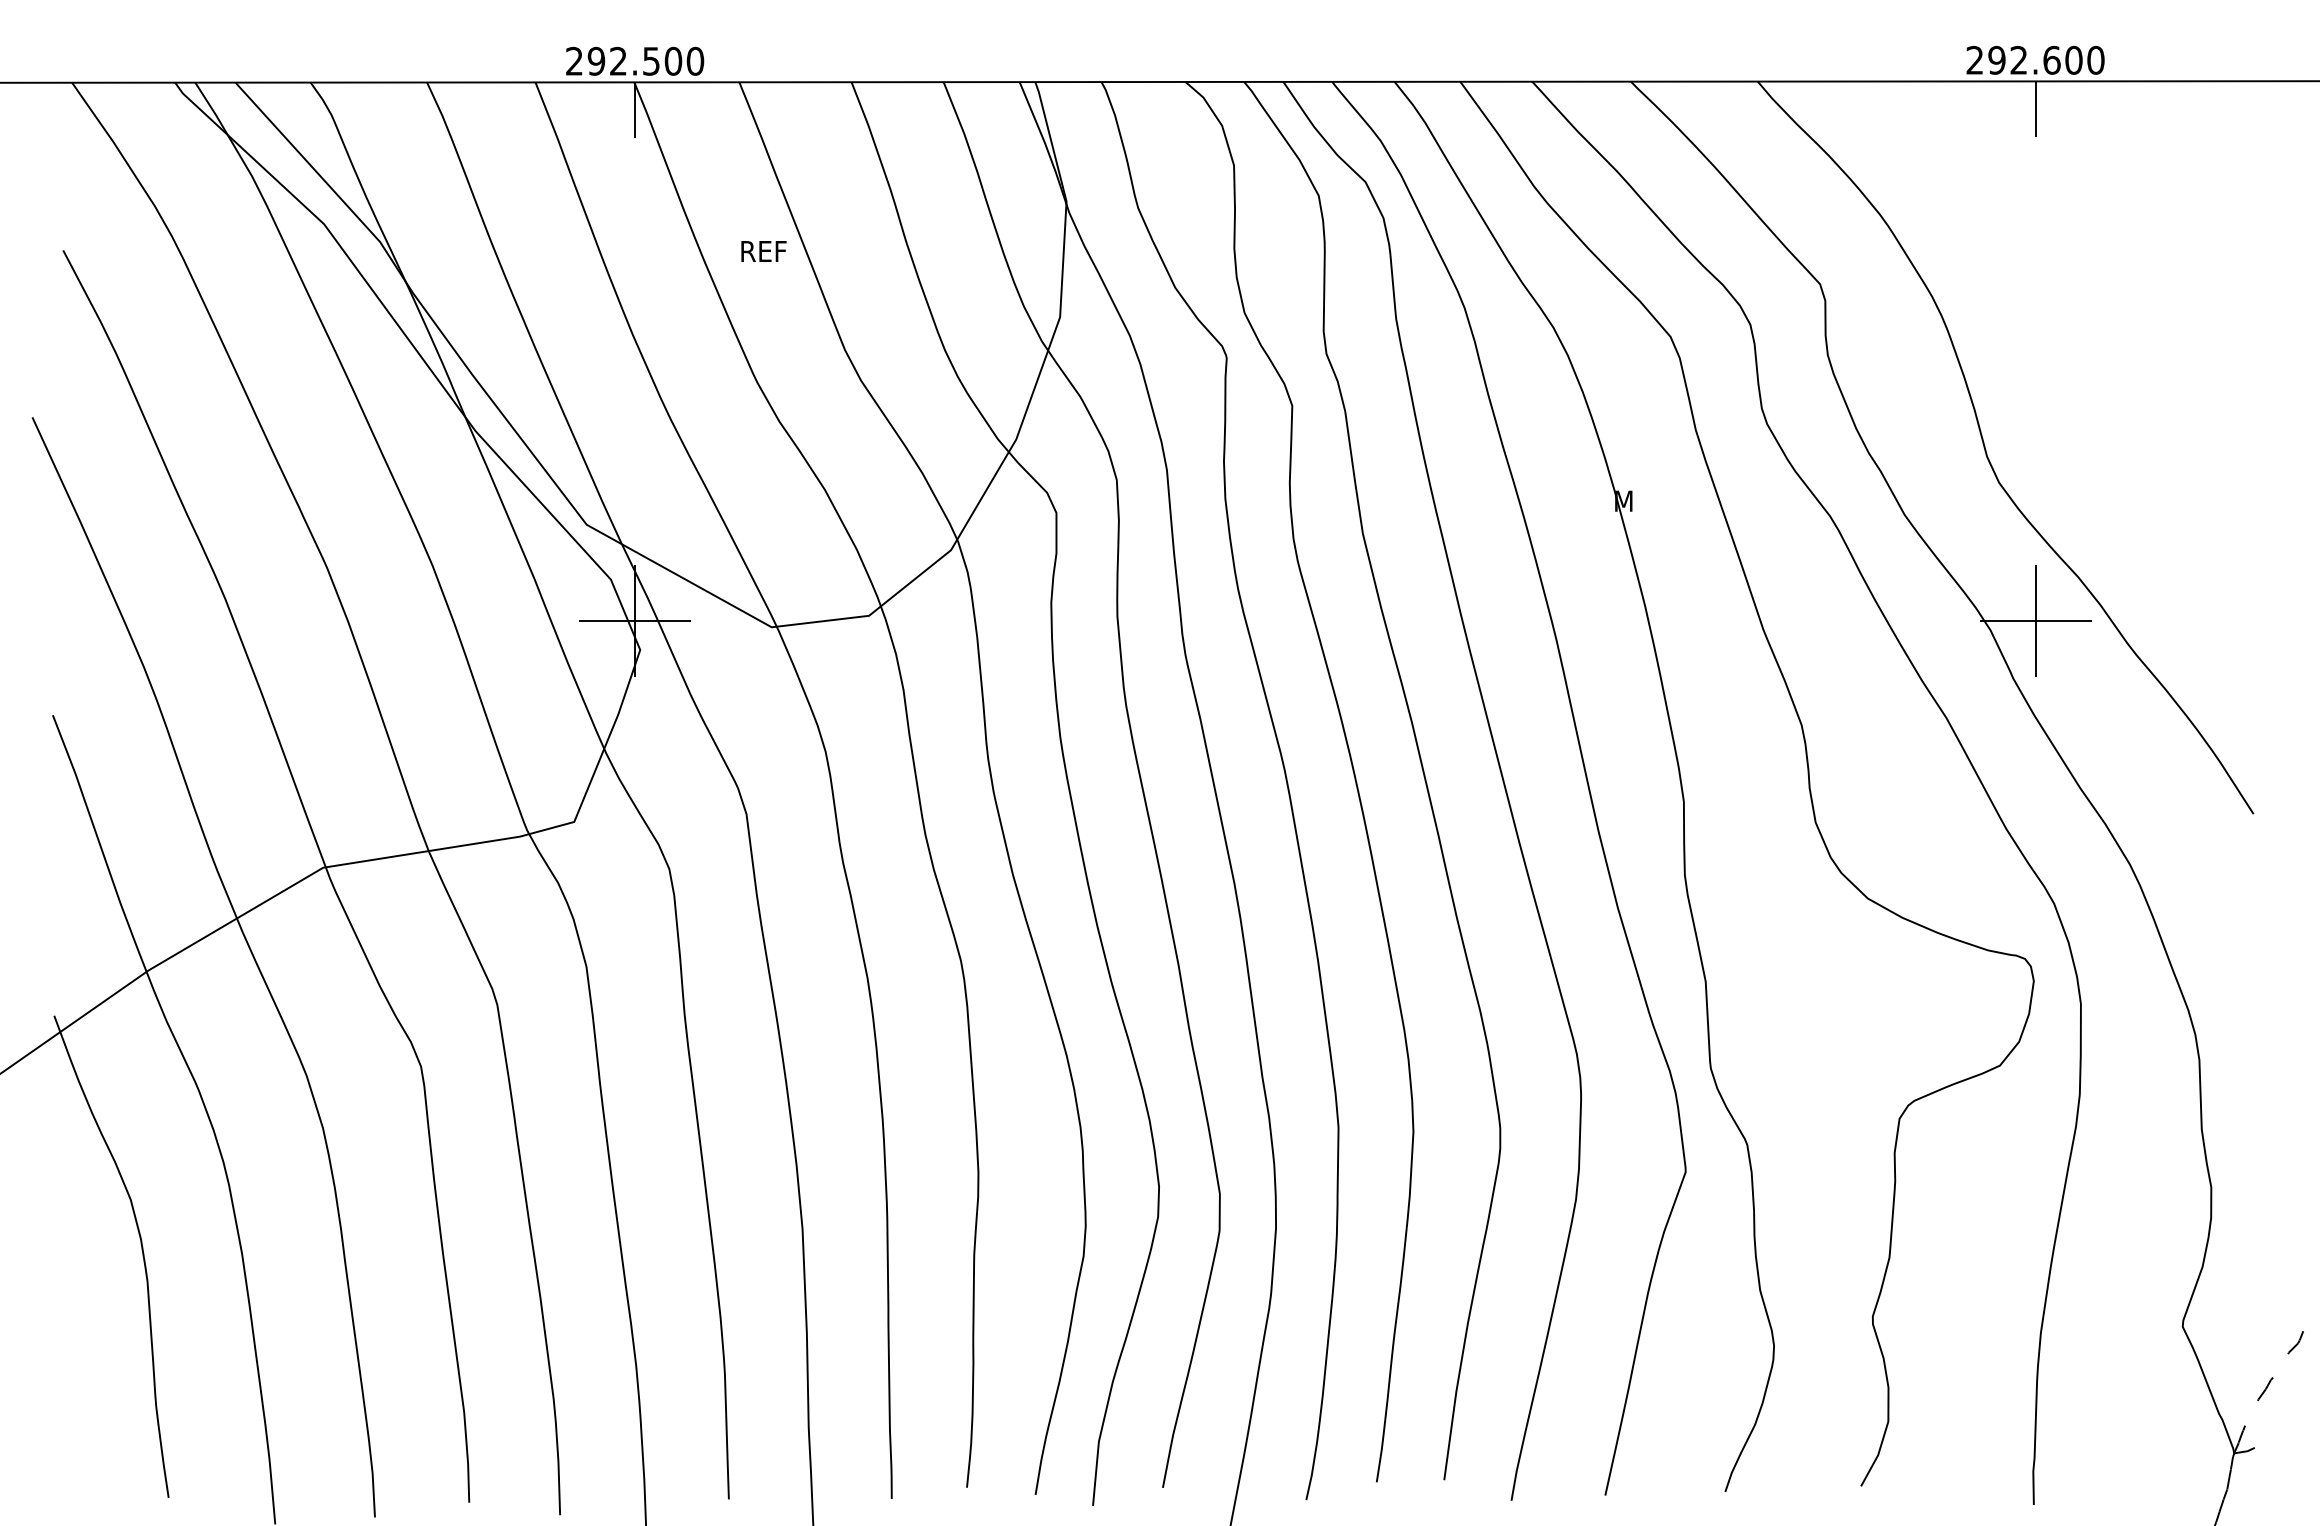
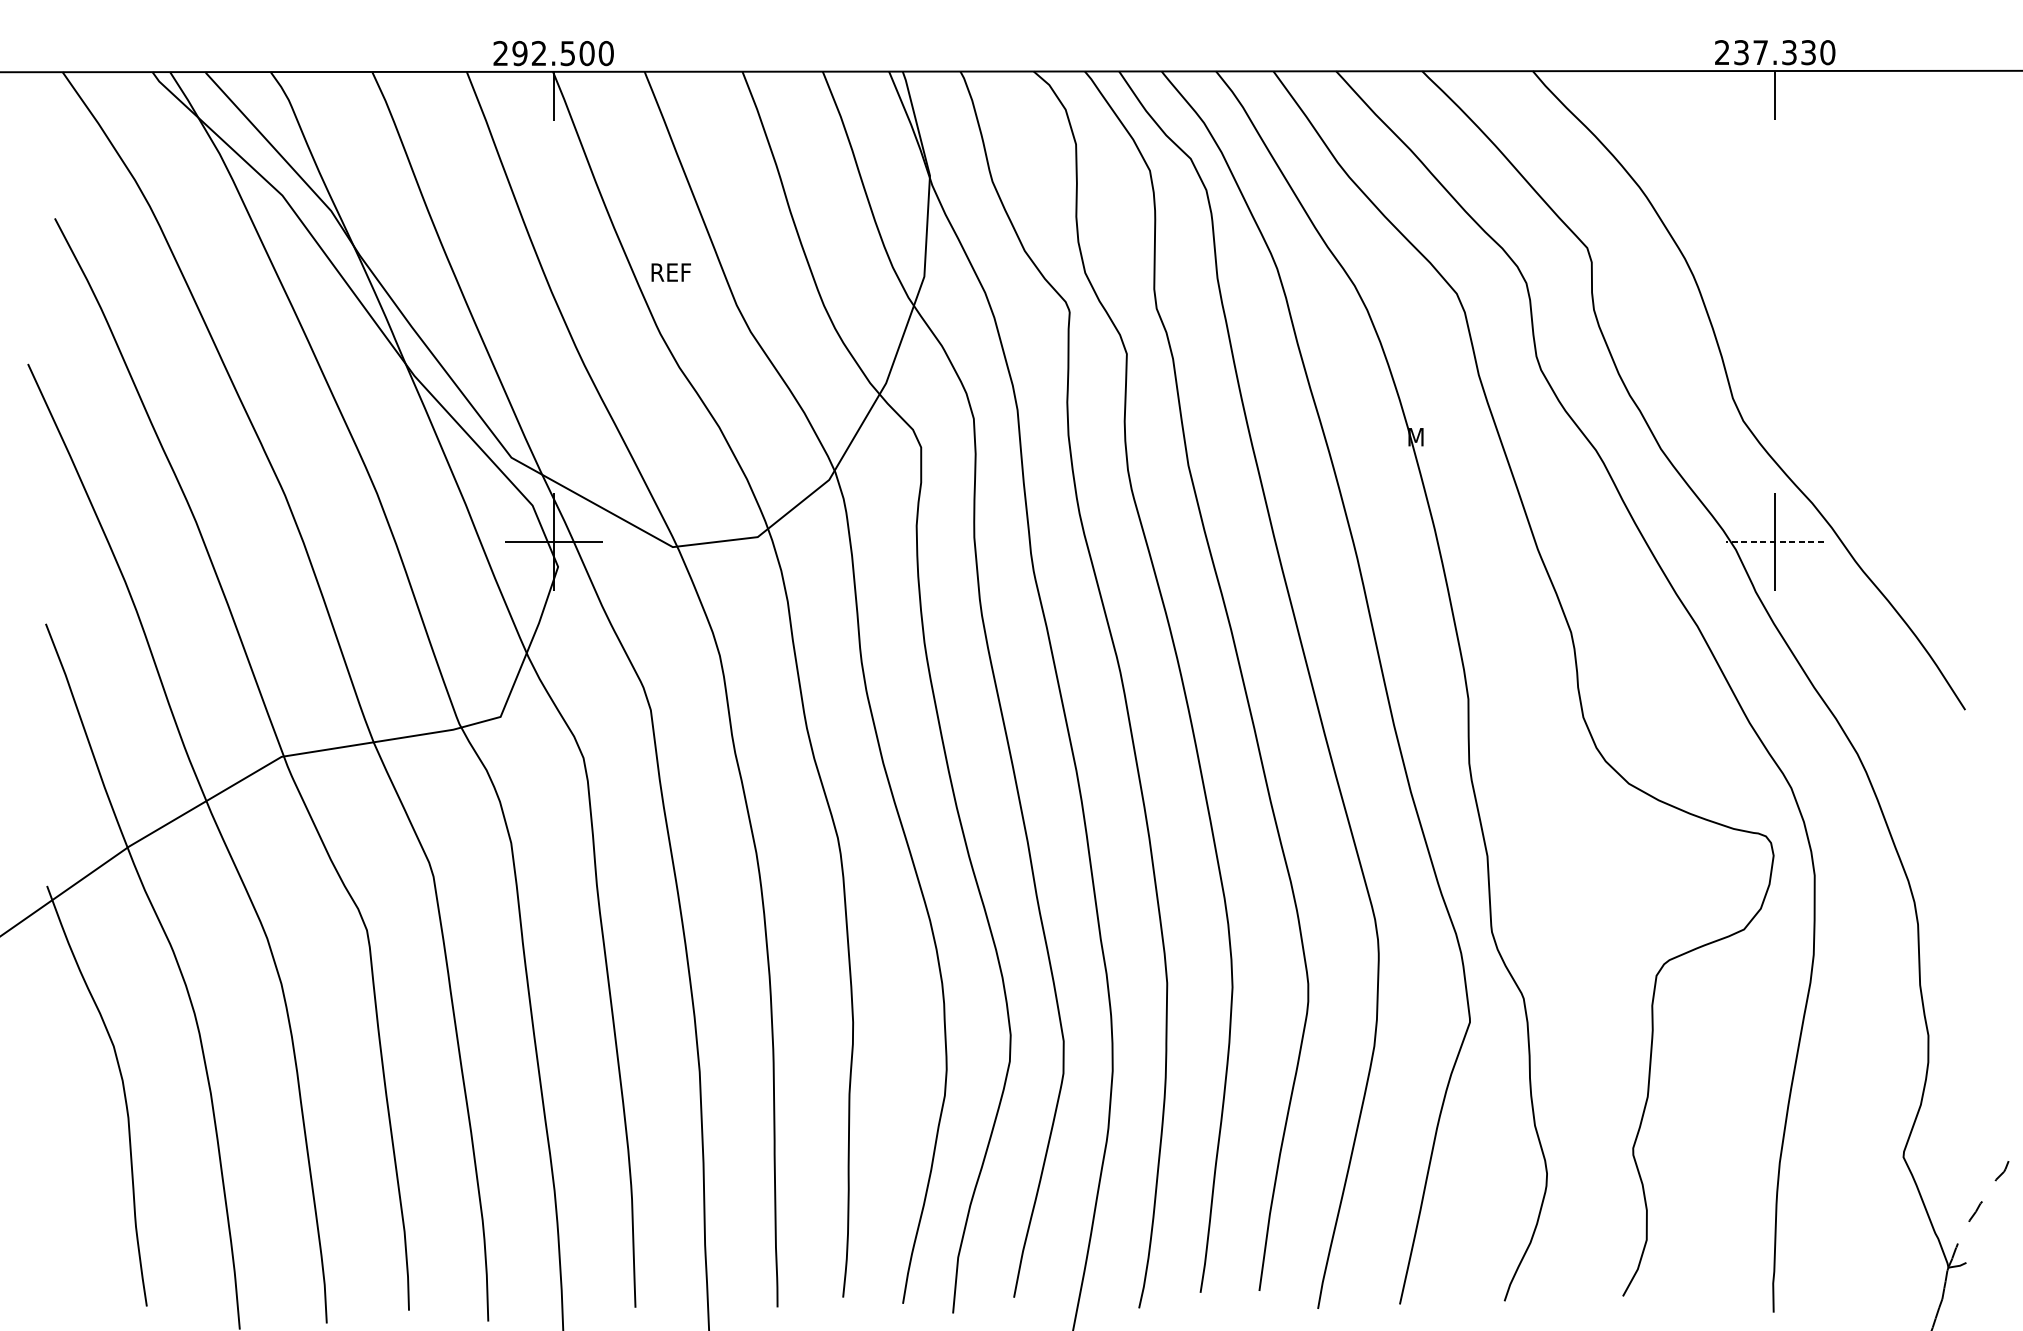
text: (2035, 59) -> (1775, 51), 292.600 -> 237.330
text: (763, 251) -> (670, 272), moved
line: (2035, 621) -> (1775, 542), solid -> dashed

